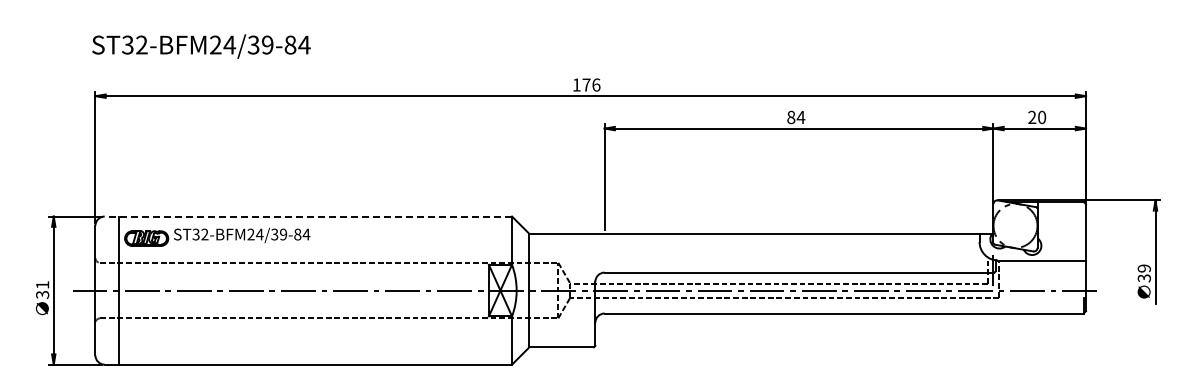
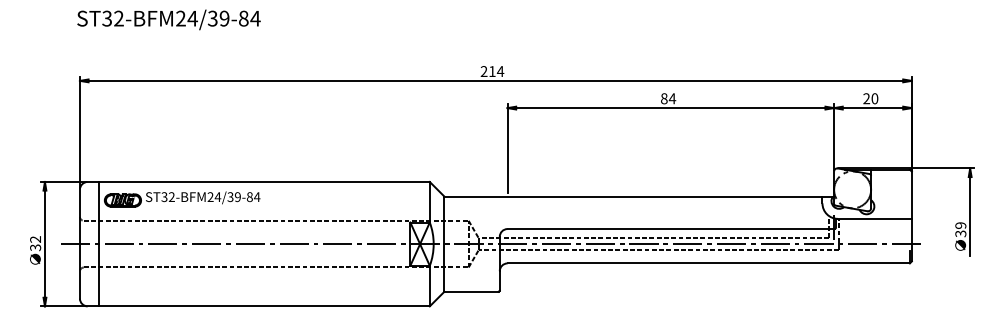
text: (201, 46) -> (169, 19), moved
text: (586, 84) -> (492, 71), 176 -> 214
line: (308, 216) -> (258, 181), dashed -> solid
text: (42, 285) -> (35, 239), 31 -> 32

